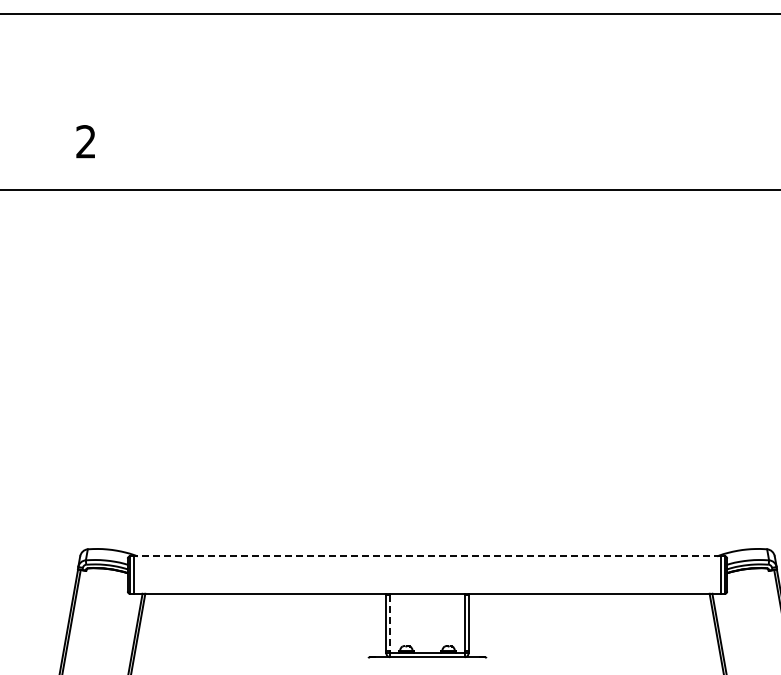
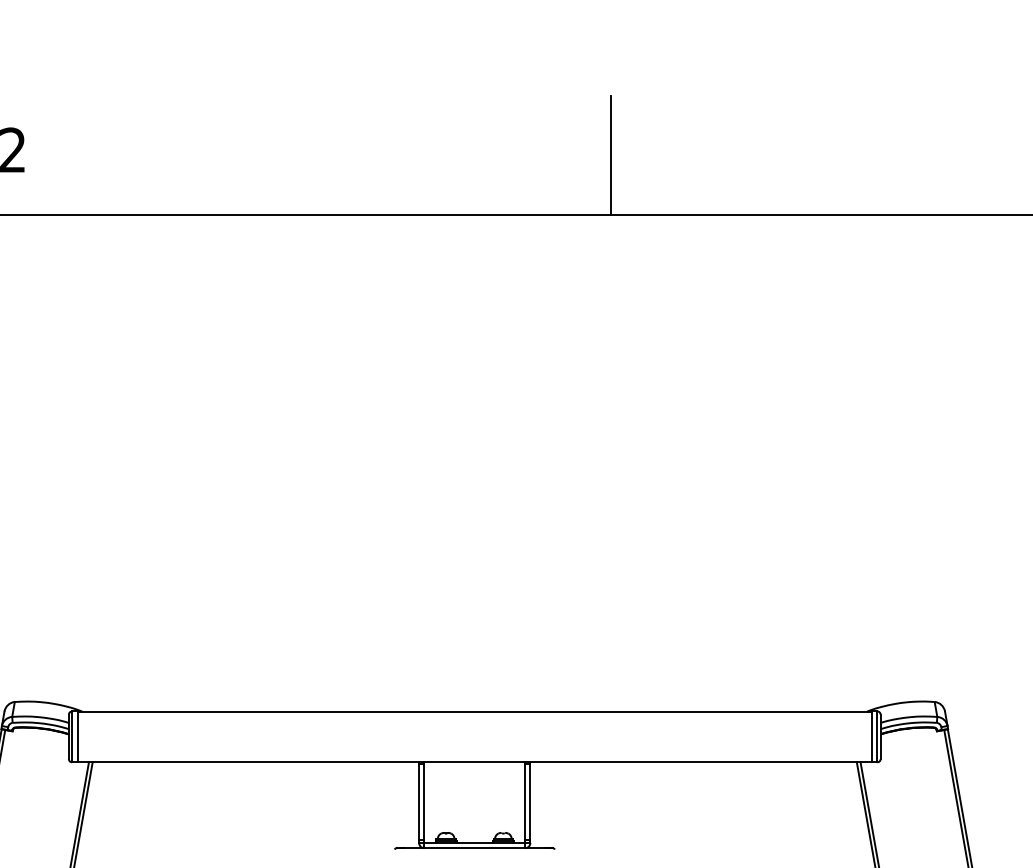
line: (528, 145) -> (611, 155), added
line: (426, 556) -> (473, 711), dashed -> solid
line: (390, 623) -> (424, 802), dashed -> solid

